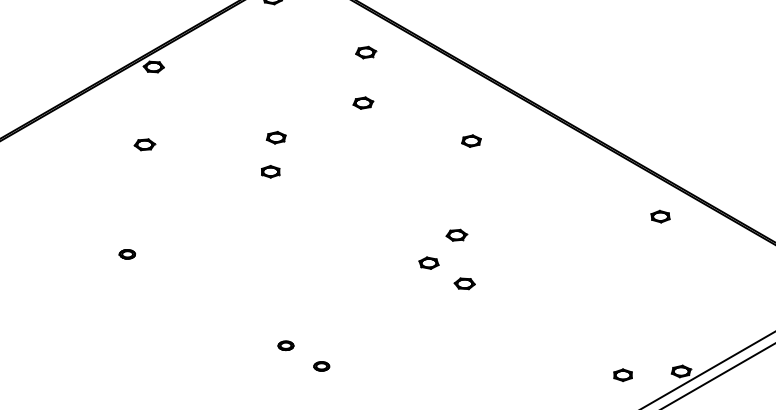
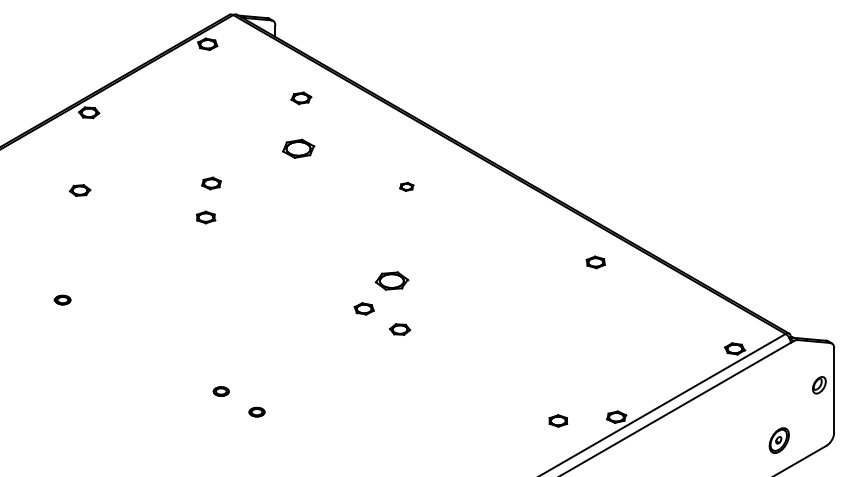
part: (363, 102) -> (298, 148), size x1.6
part: (471, 140) -> (406, 186), size x0.7
part: (456, 234) -> (391, 280), size x1.6

